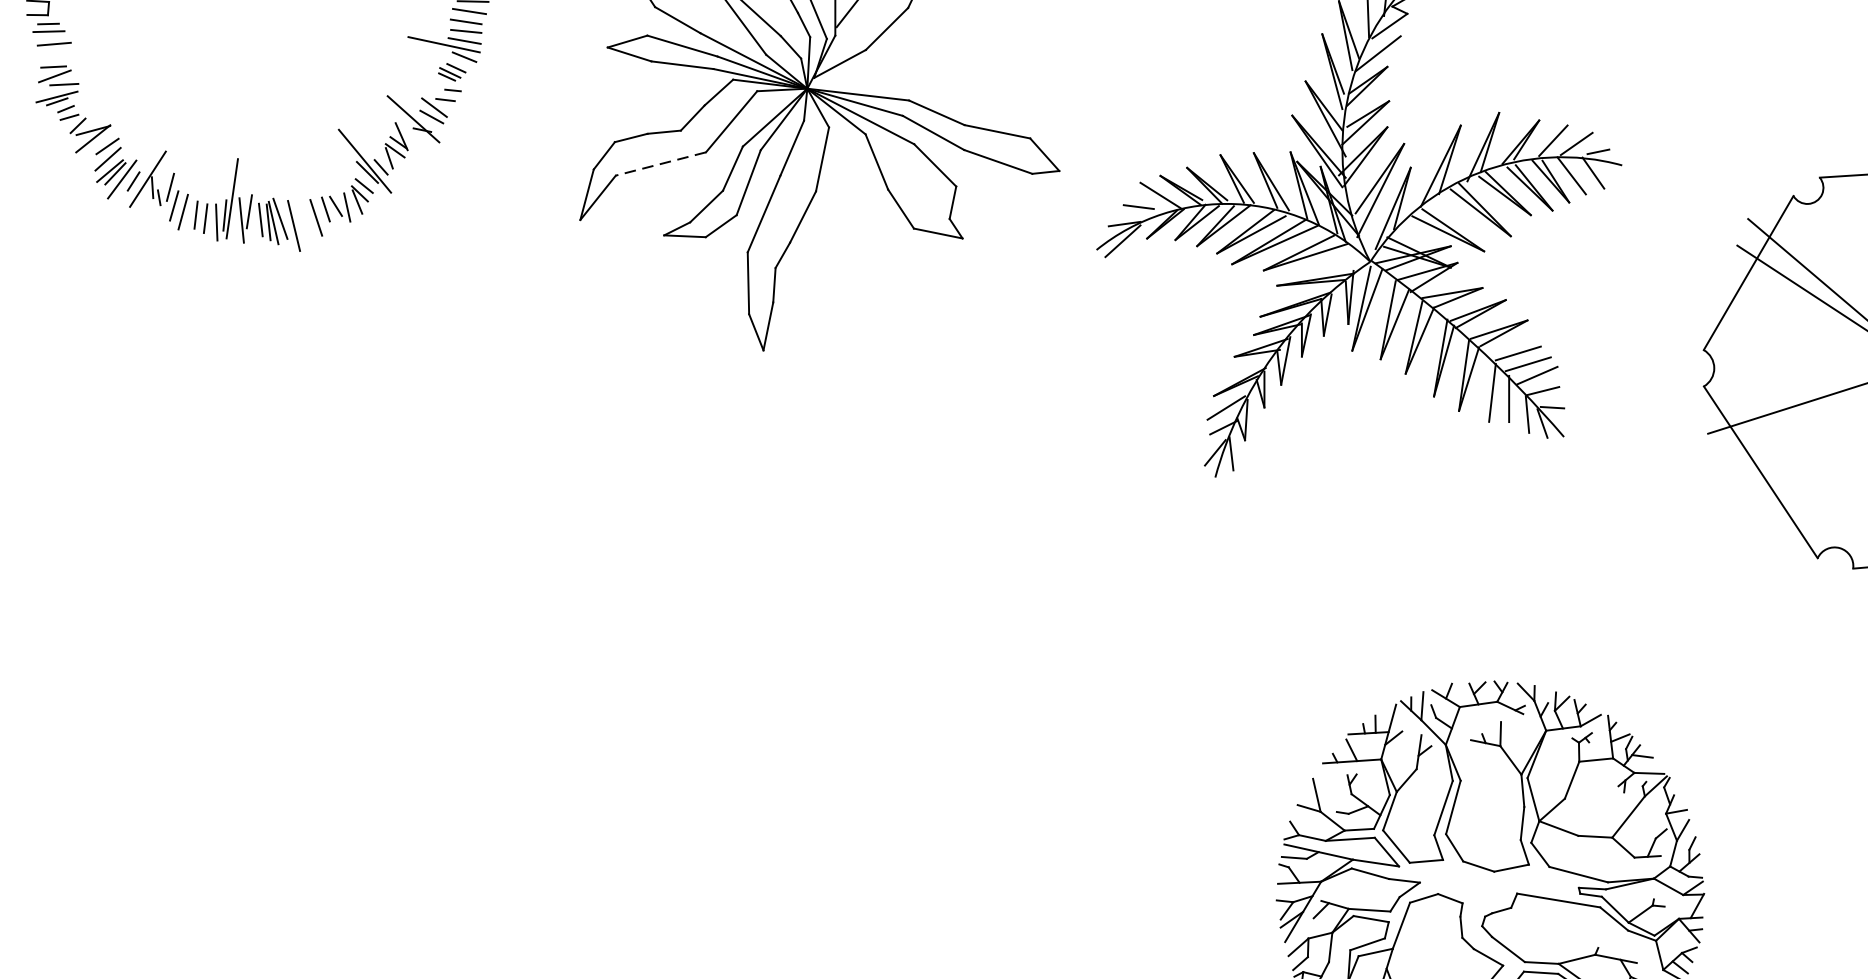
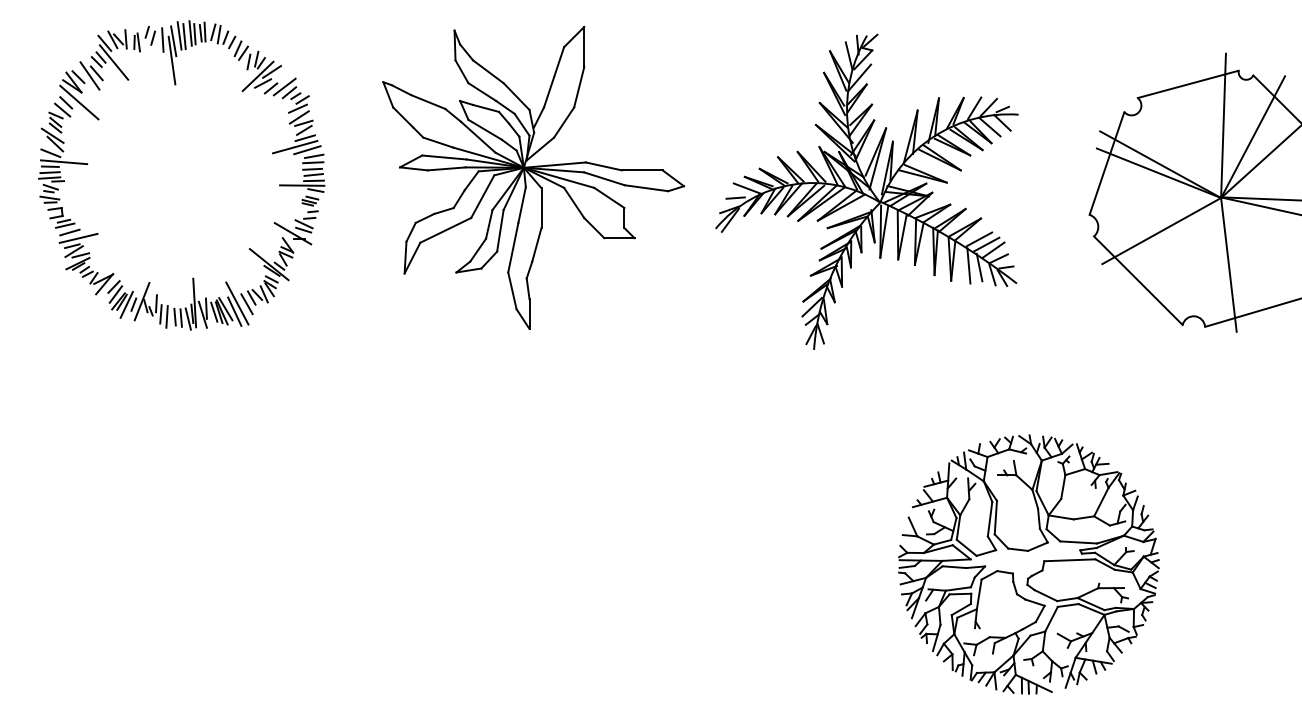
line: (66, 55) -> (78, 237), added
line: (660, 164) -> (445, 230), dashed -> solid
line: (301, 213) -> (237, 303), added

